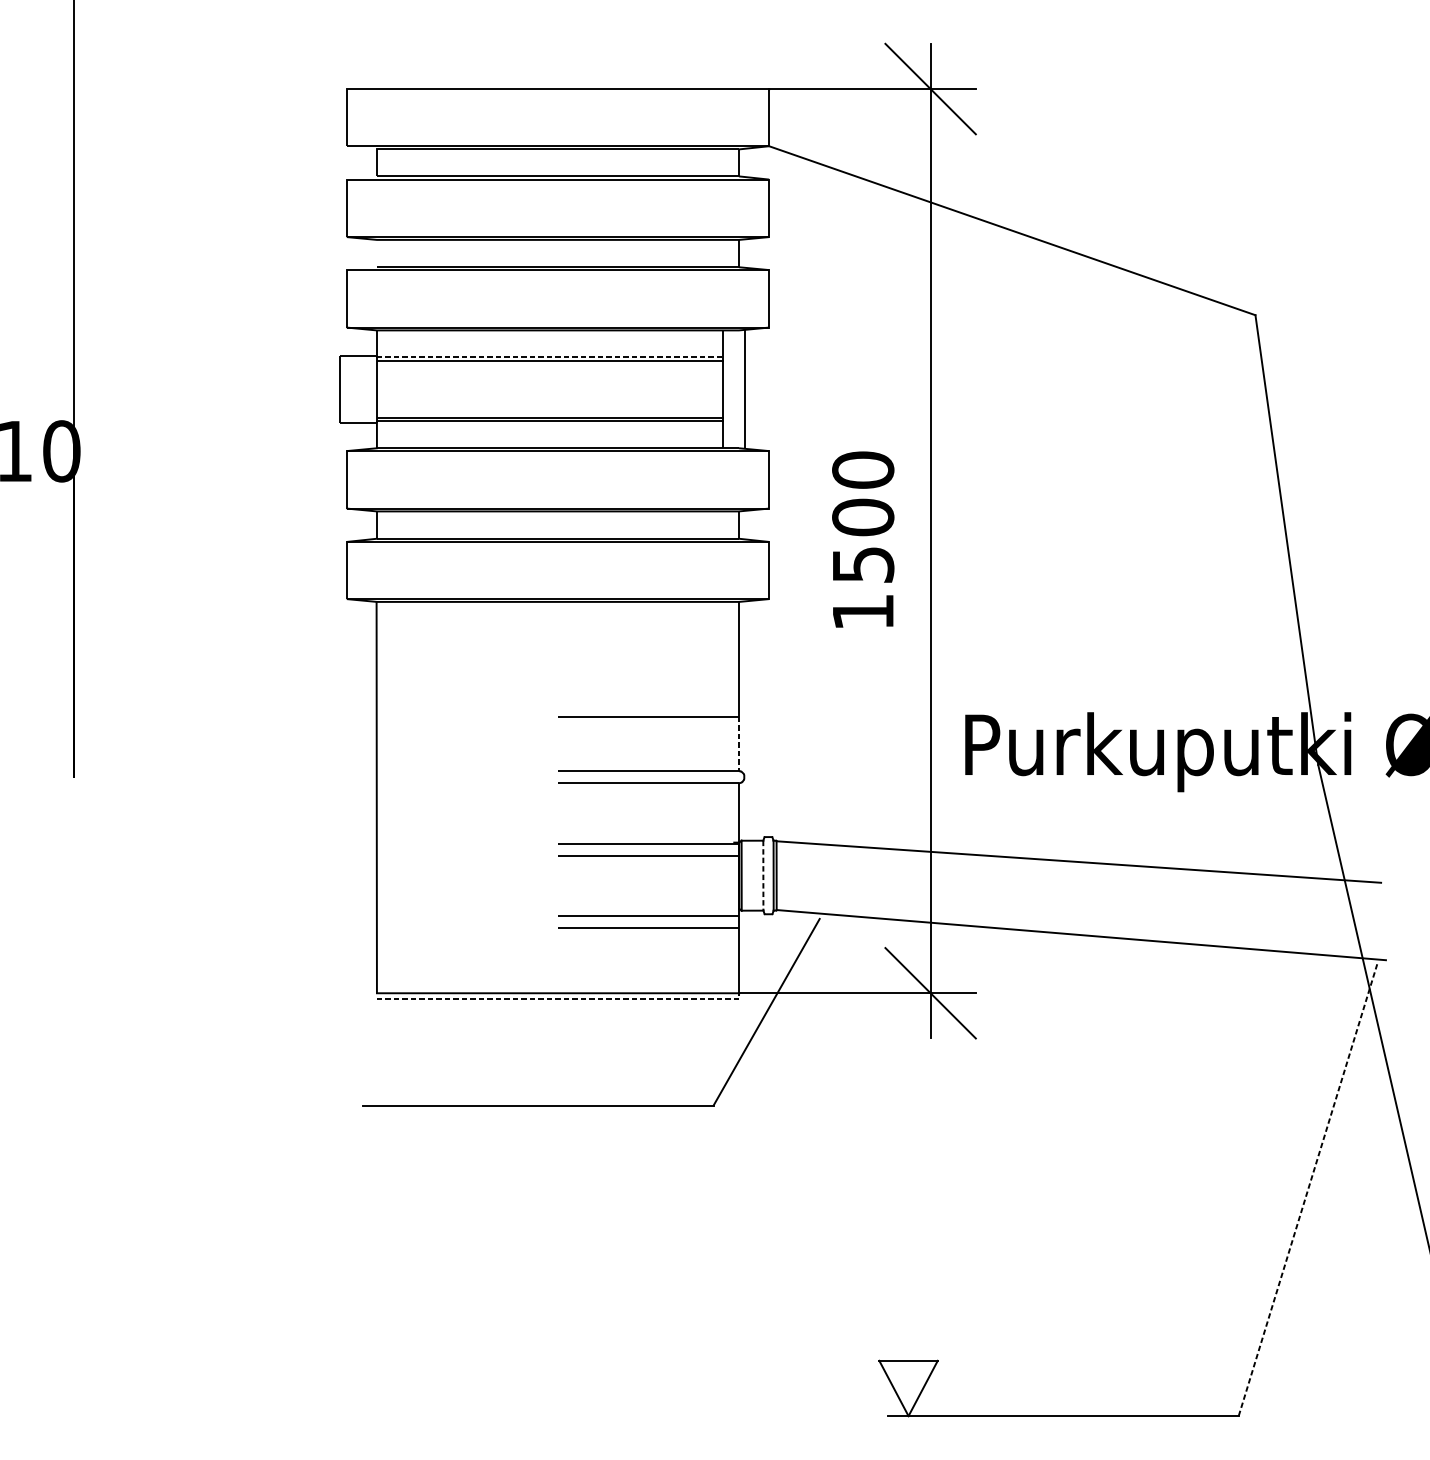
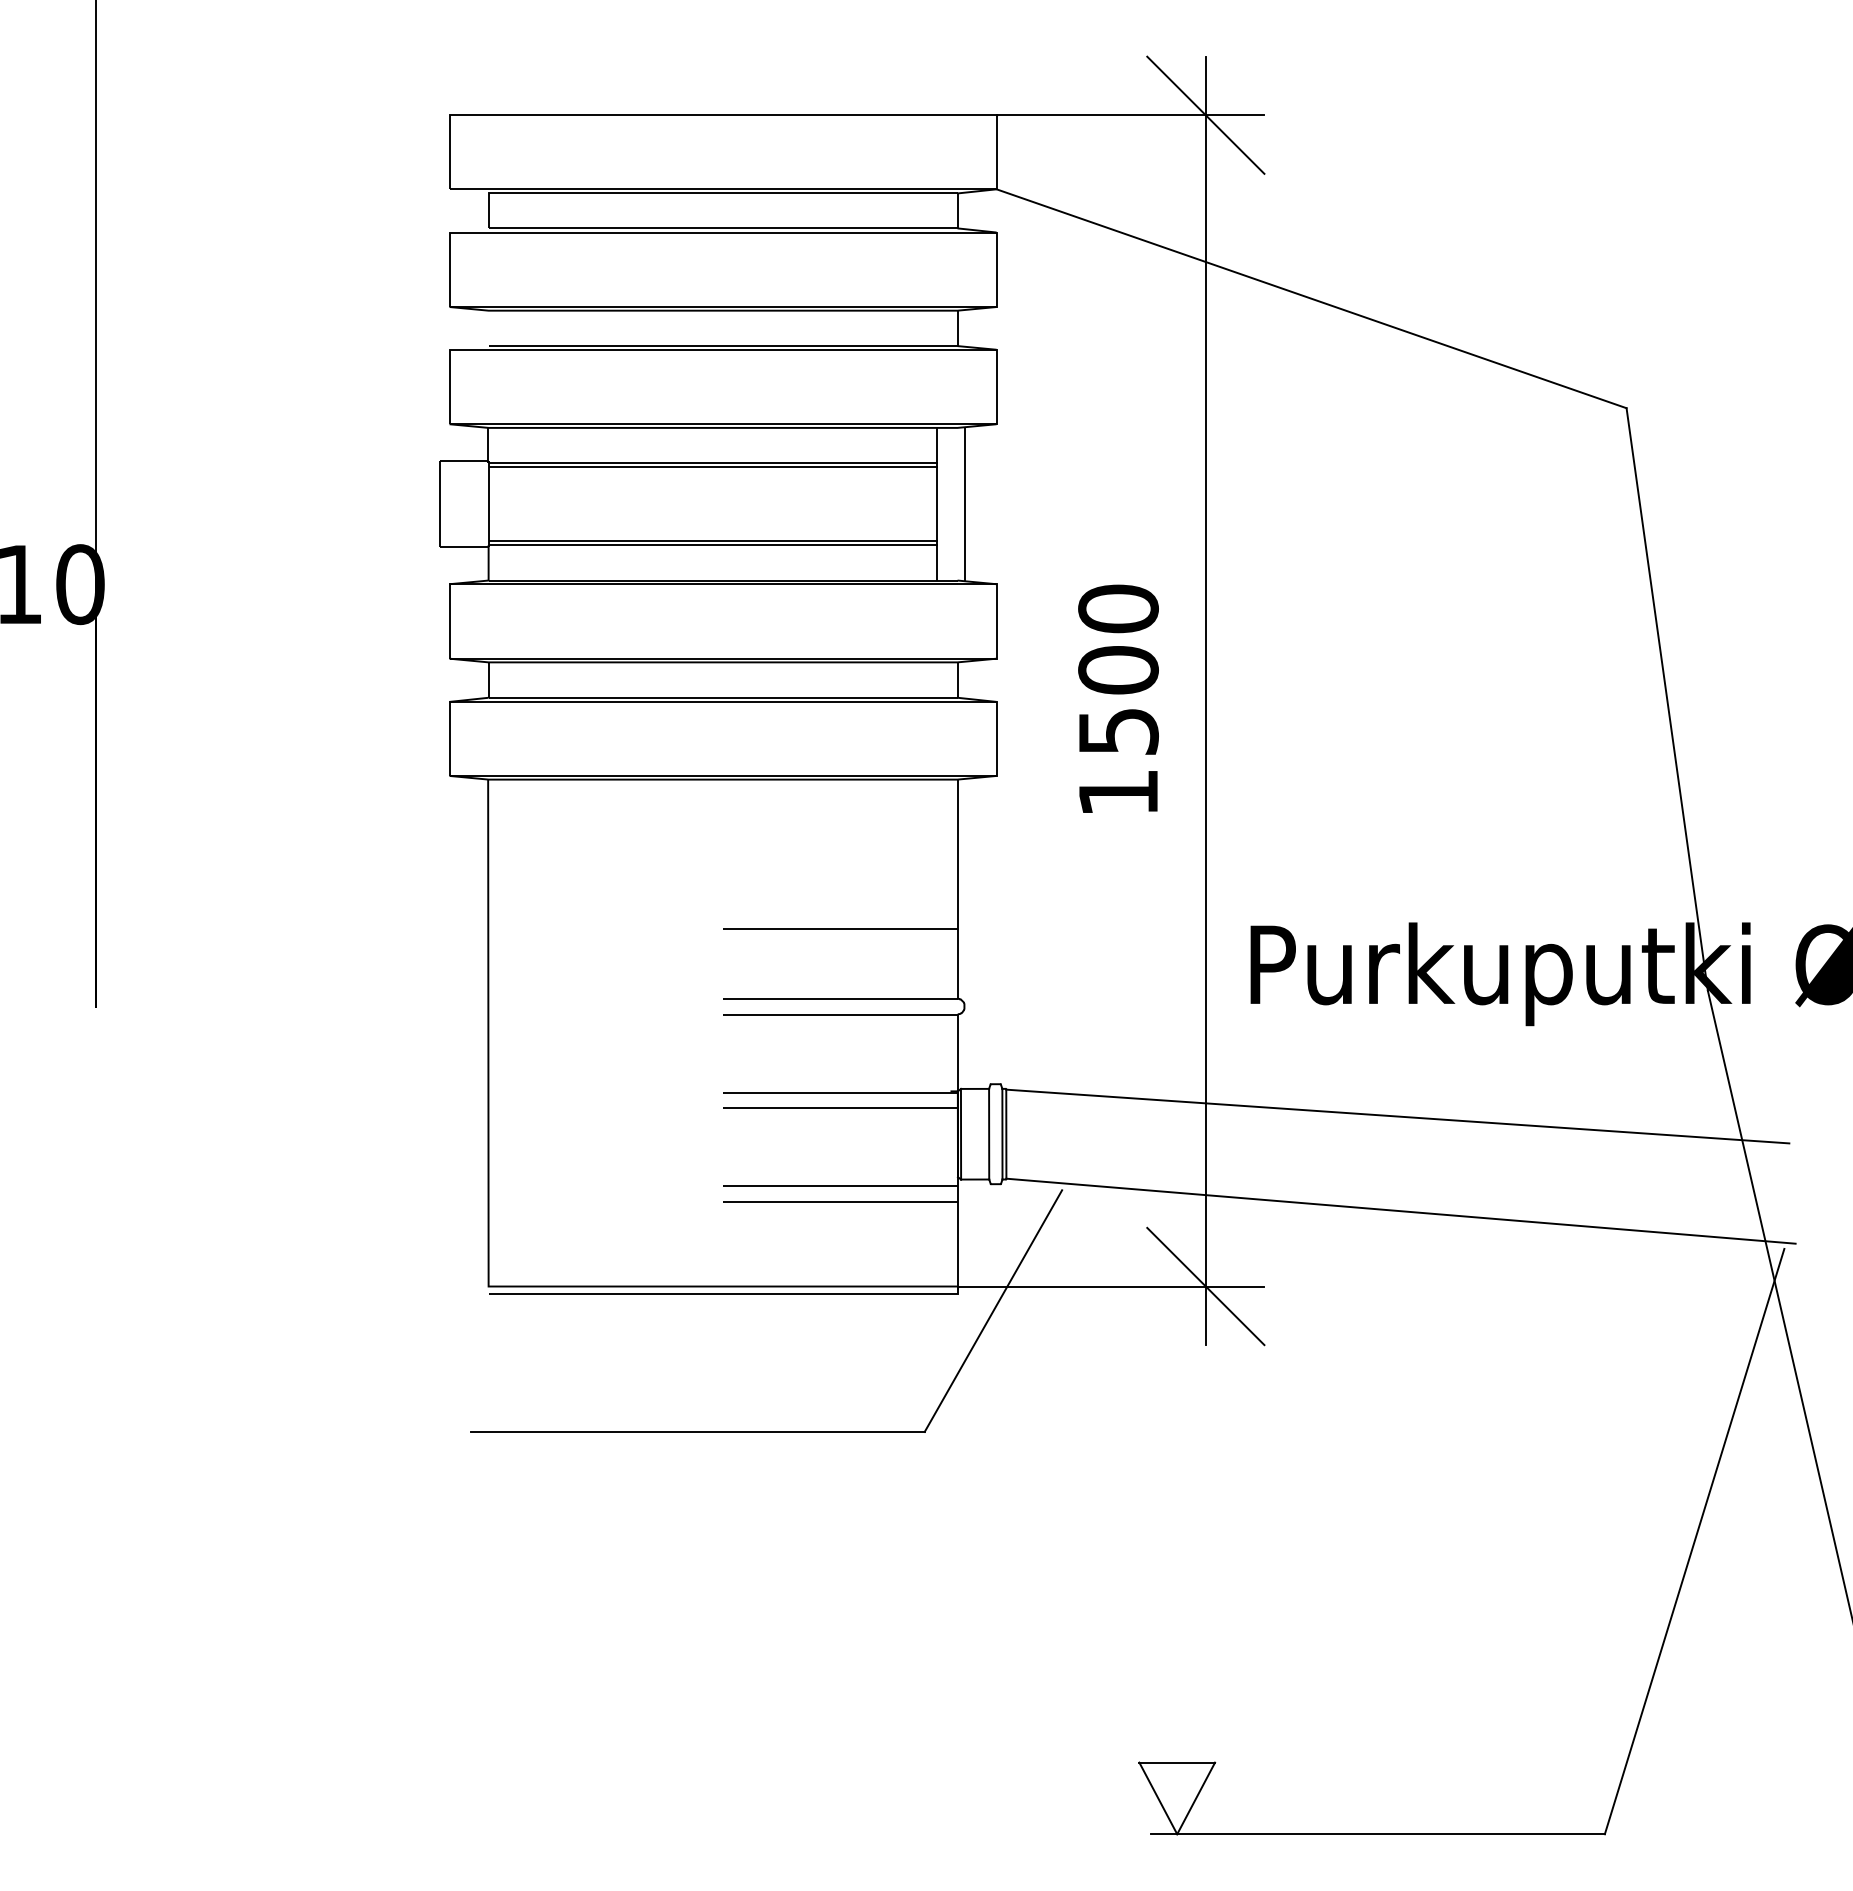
line: (550, 357) -> (713, 462), dashed -> solid
line: (738, 744) -> (957, 964), dashed -> solid
line: (763, 875) -> (989, 1134), dashed -> solid
line: (561, 999) -> (727, 1294), dashed -> solid
line: (1307, 1190) -> (1694, 1542), dashed -> solid

